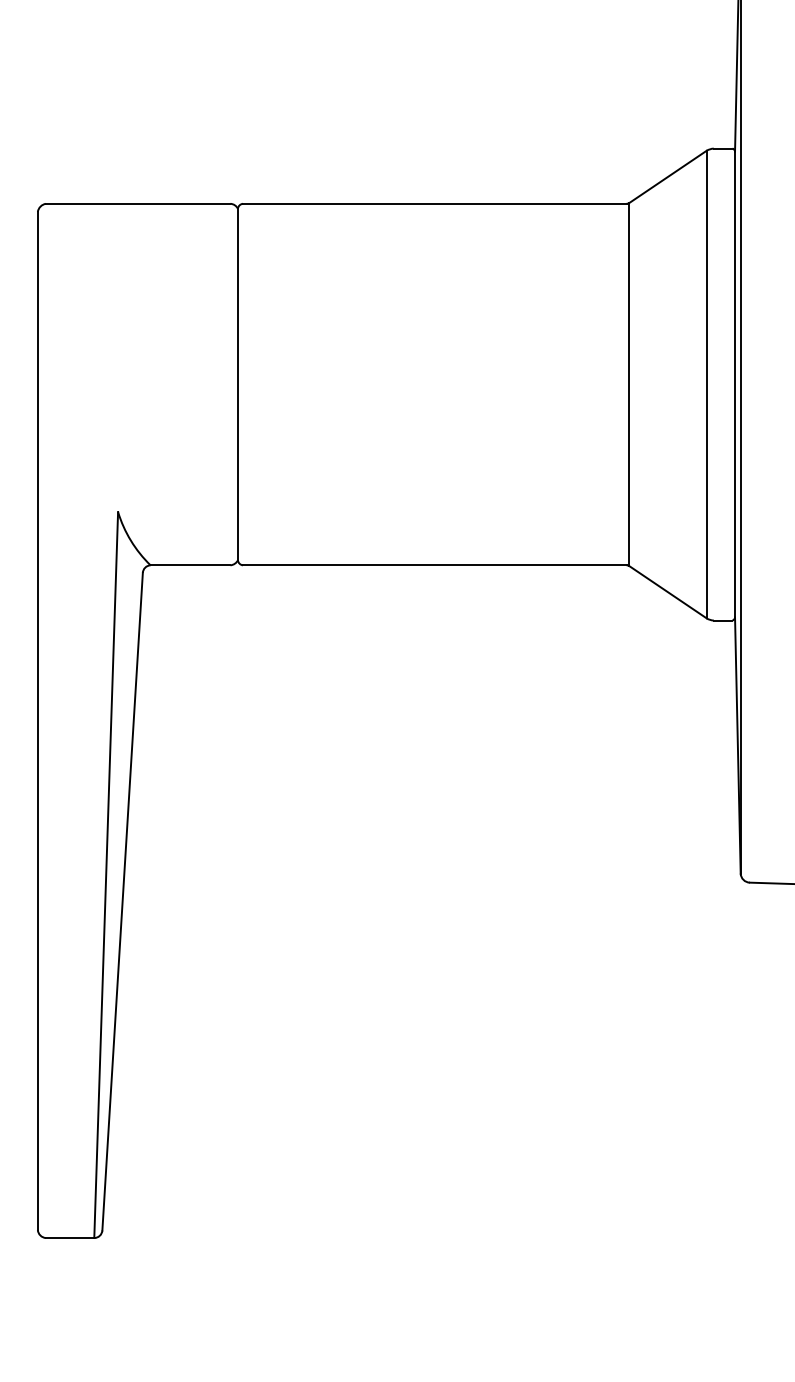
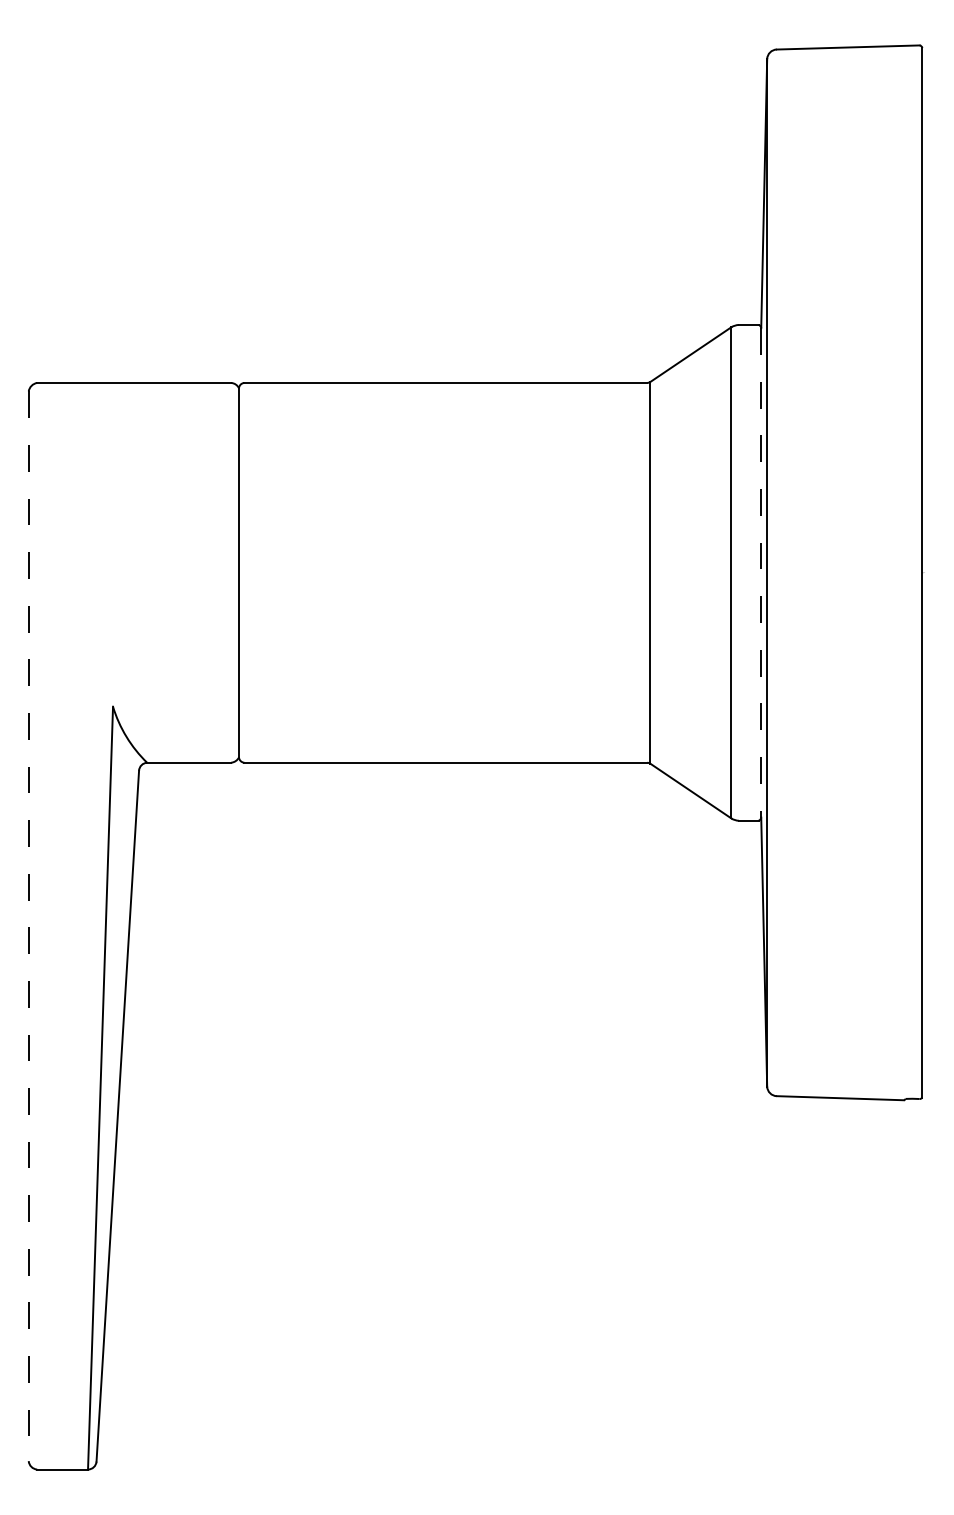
line: (735, 384) -> (761, 572), solid -> dashed
line: (37, 721) -> (28, 926), solid -> dashed

